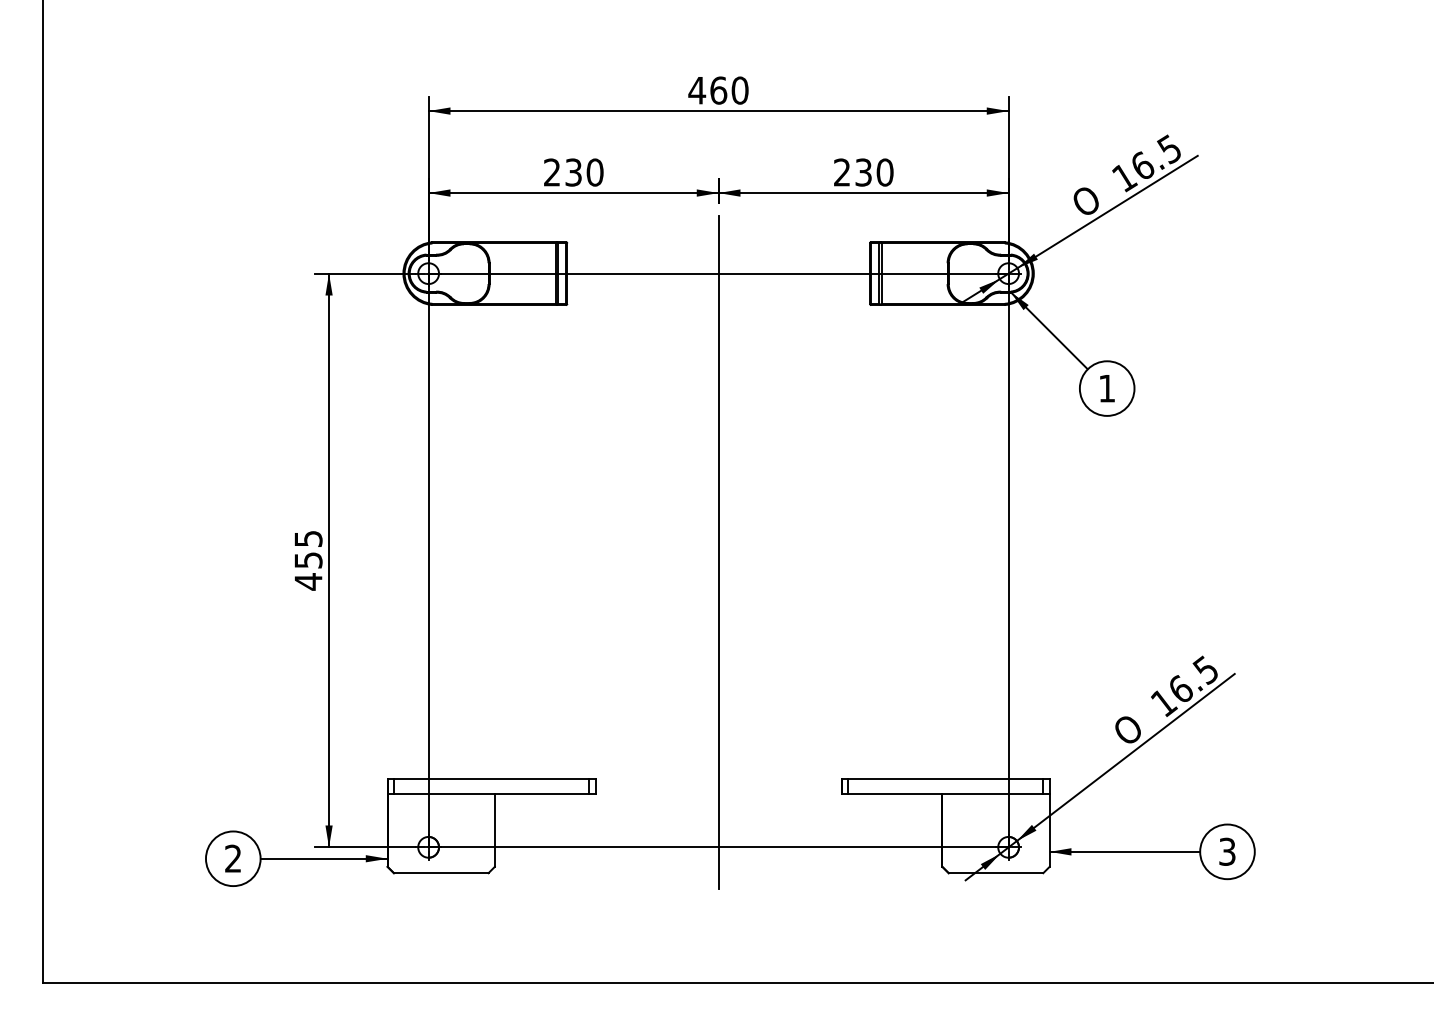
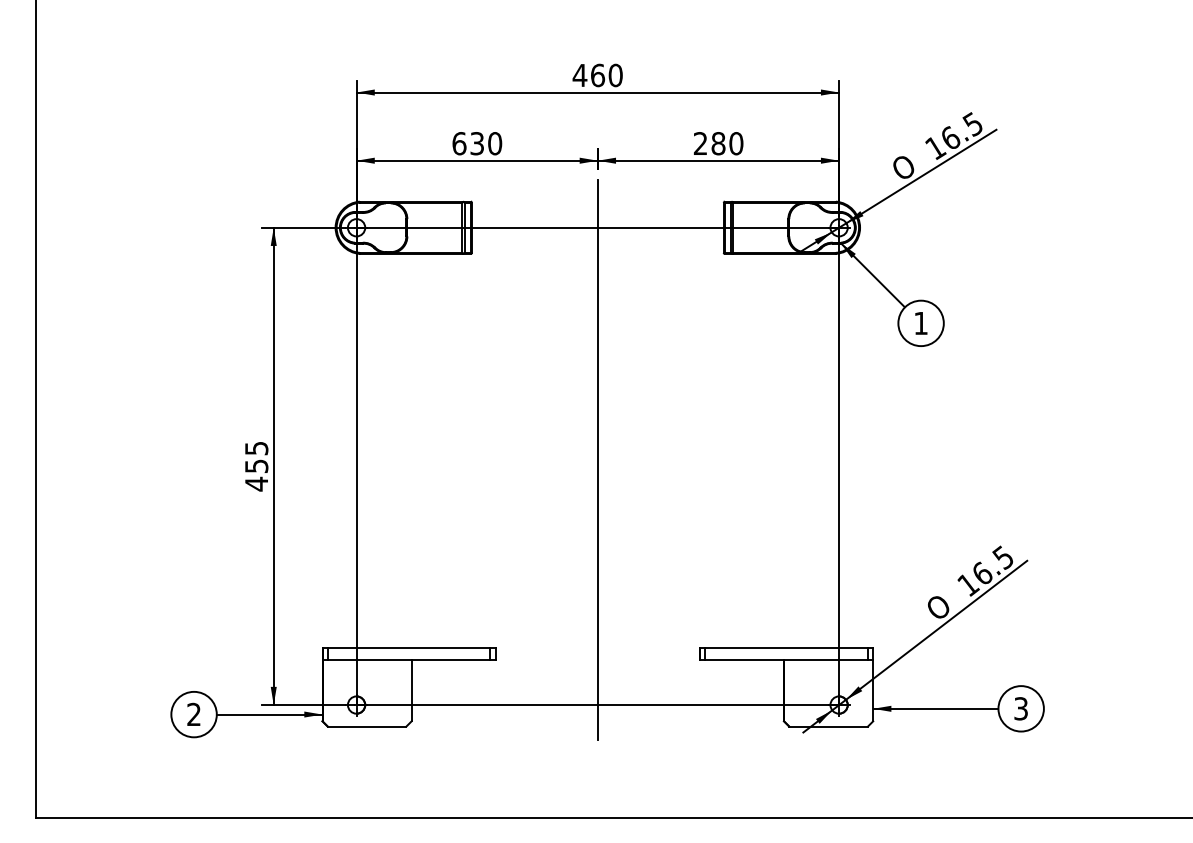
text: (552, 172) -> (459, 143), 230 -> 630
text: (863, 172) -> (718, 143), 230 -> 280

